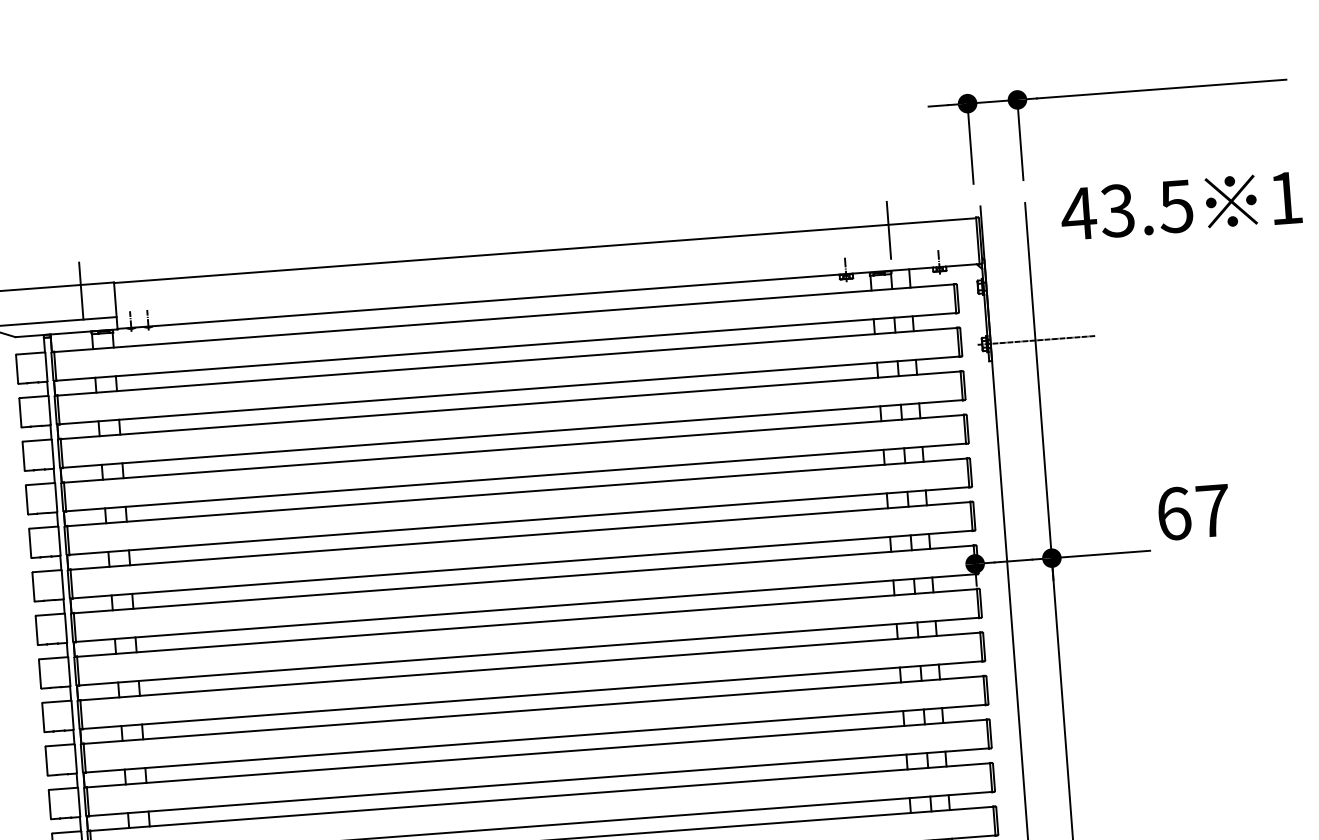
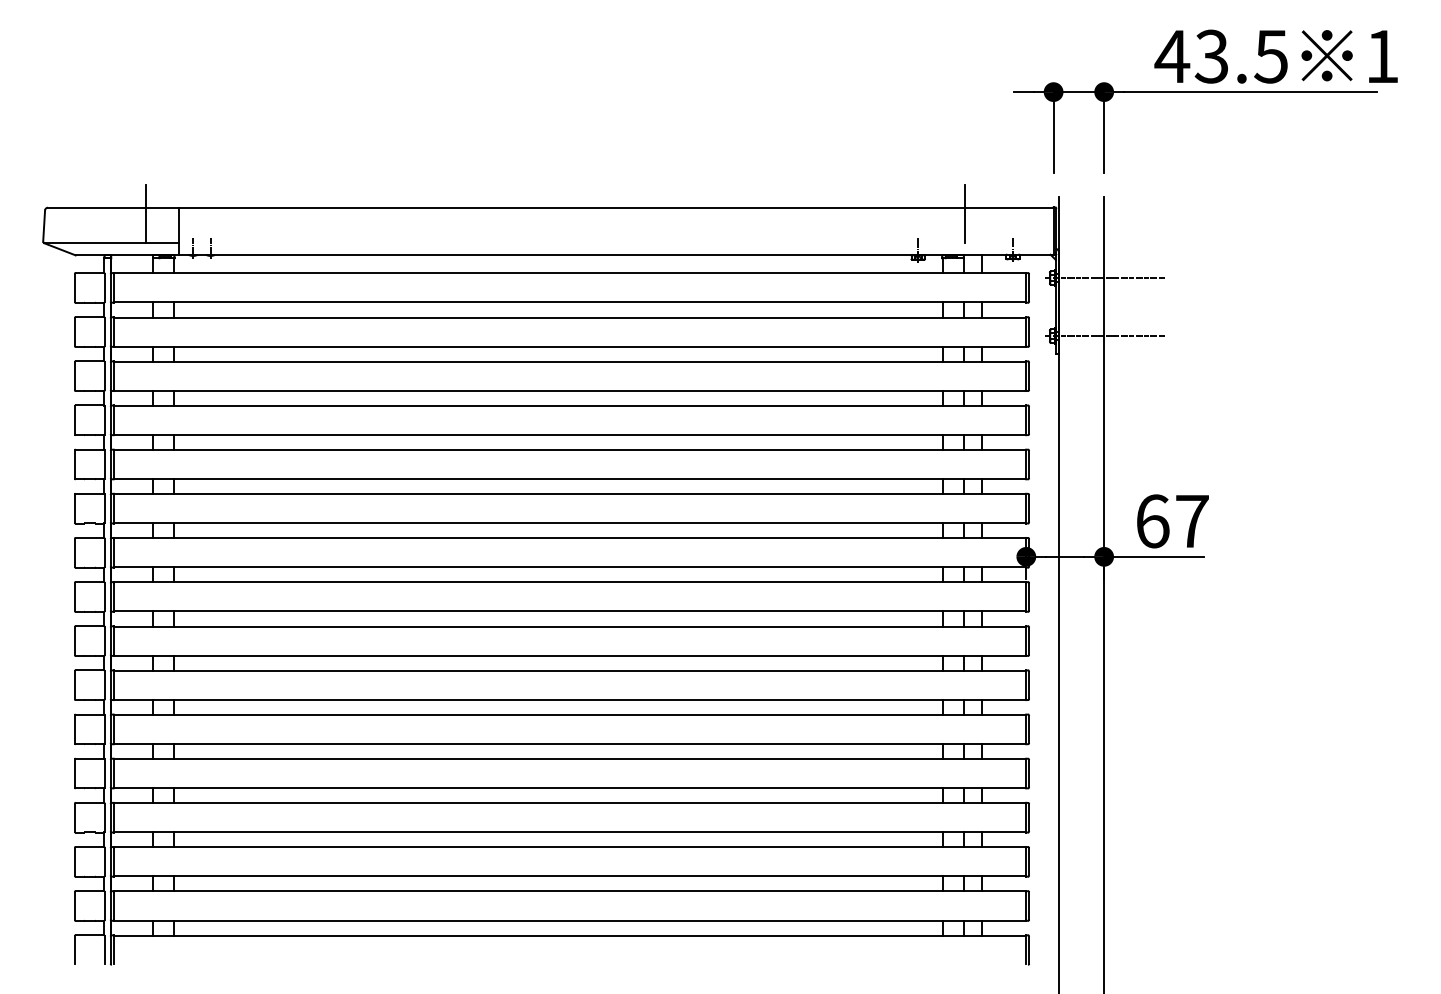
text: (1180, 206) -> (1275, 56), moved
line: (1032, 283) -> (1105, 278), added
text: (1193, 512) -> (1172, 521), moved

